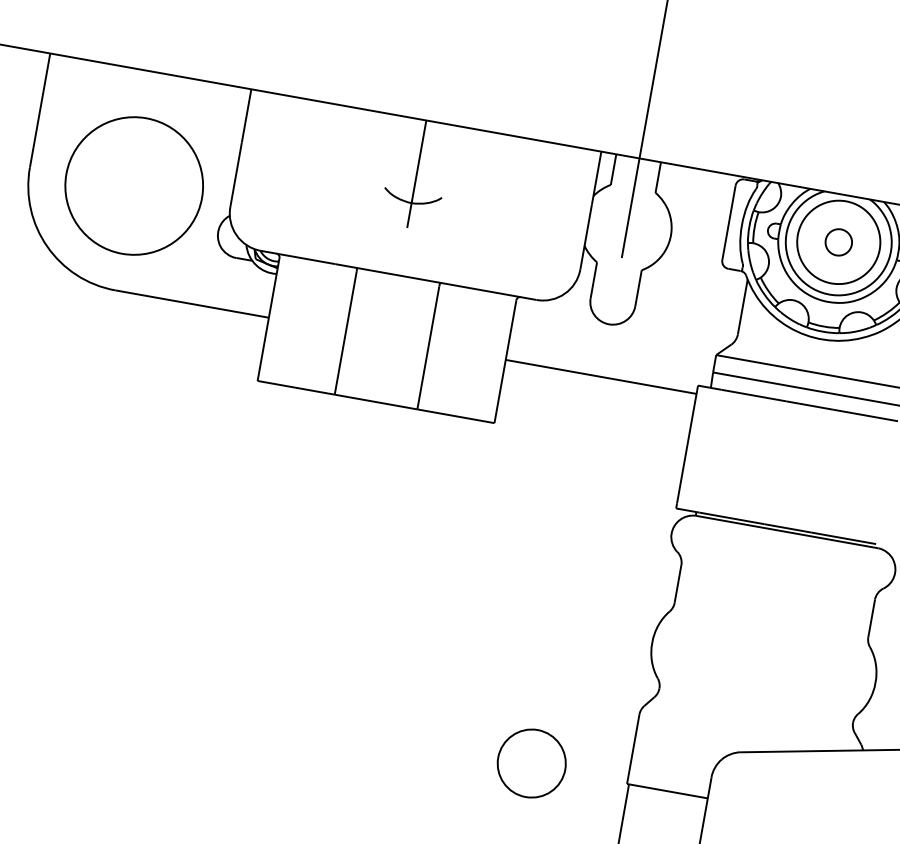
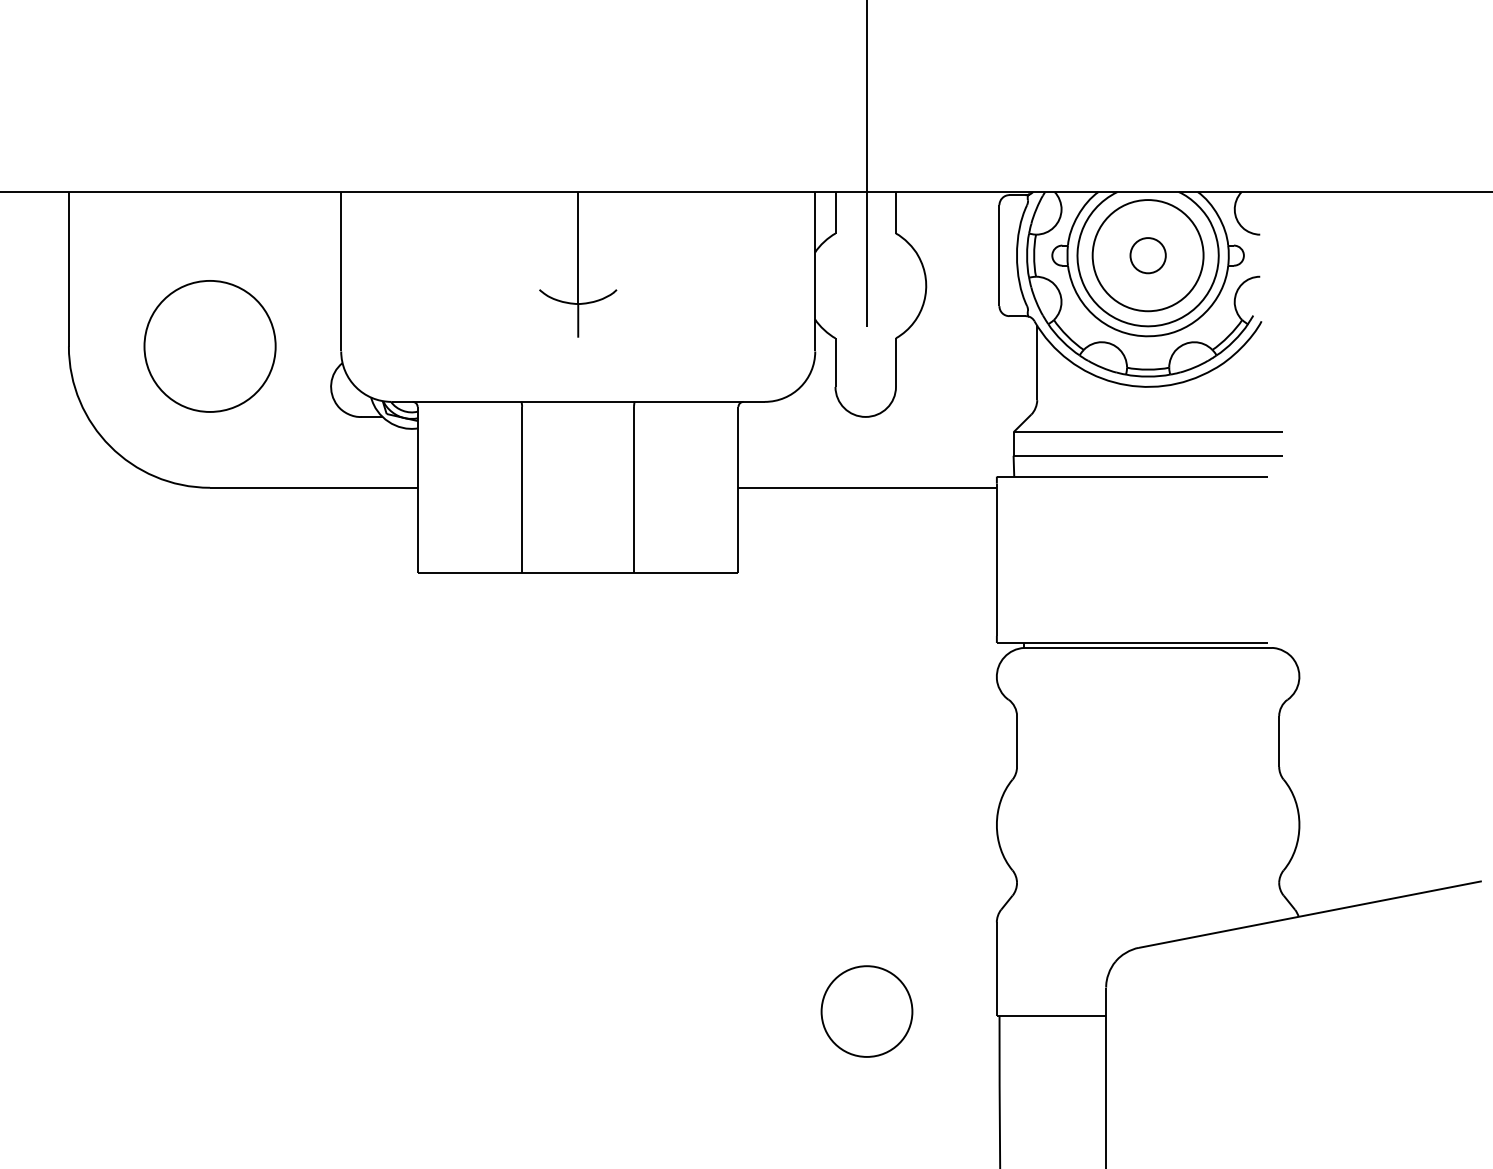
part: (133, 186) -> (209, 346), size x0.71

